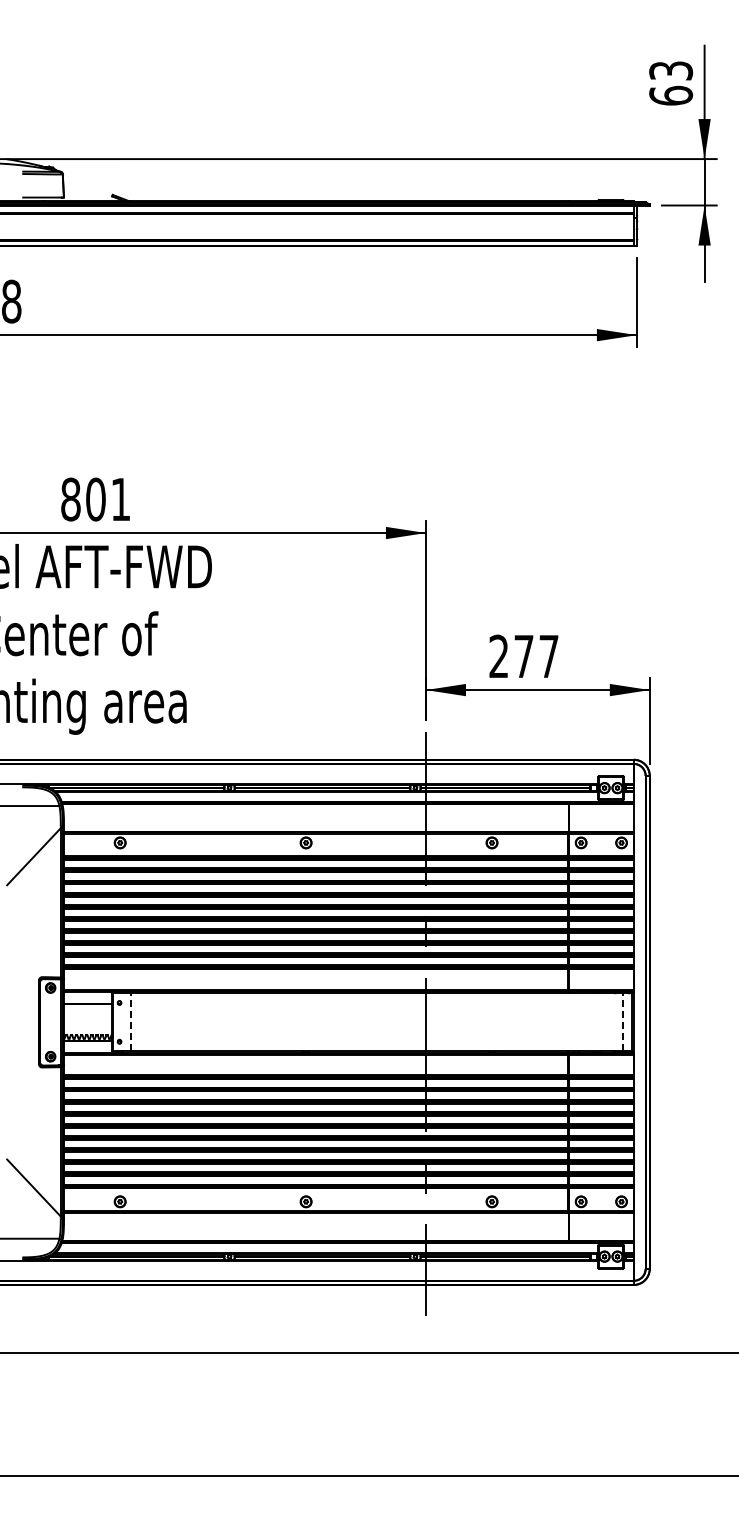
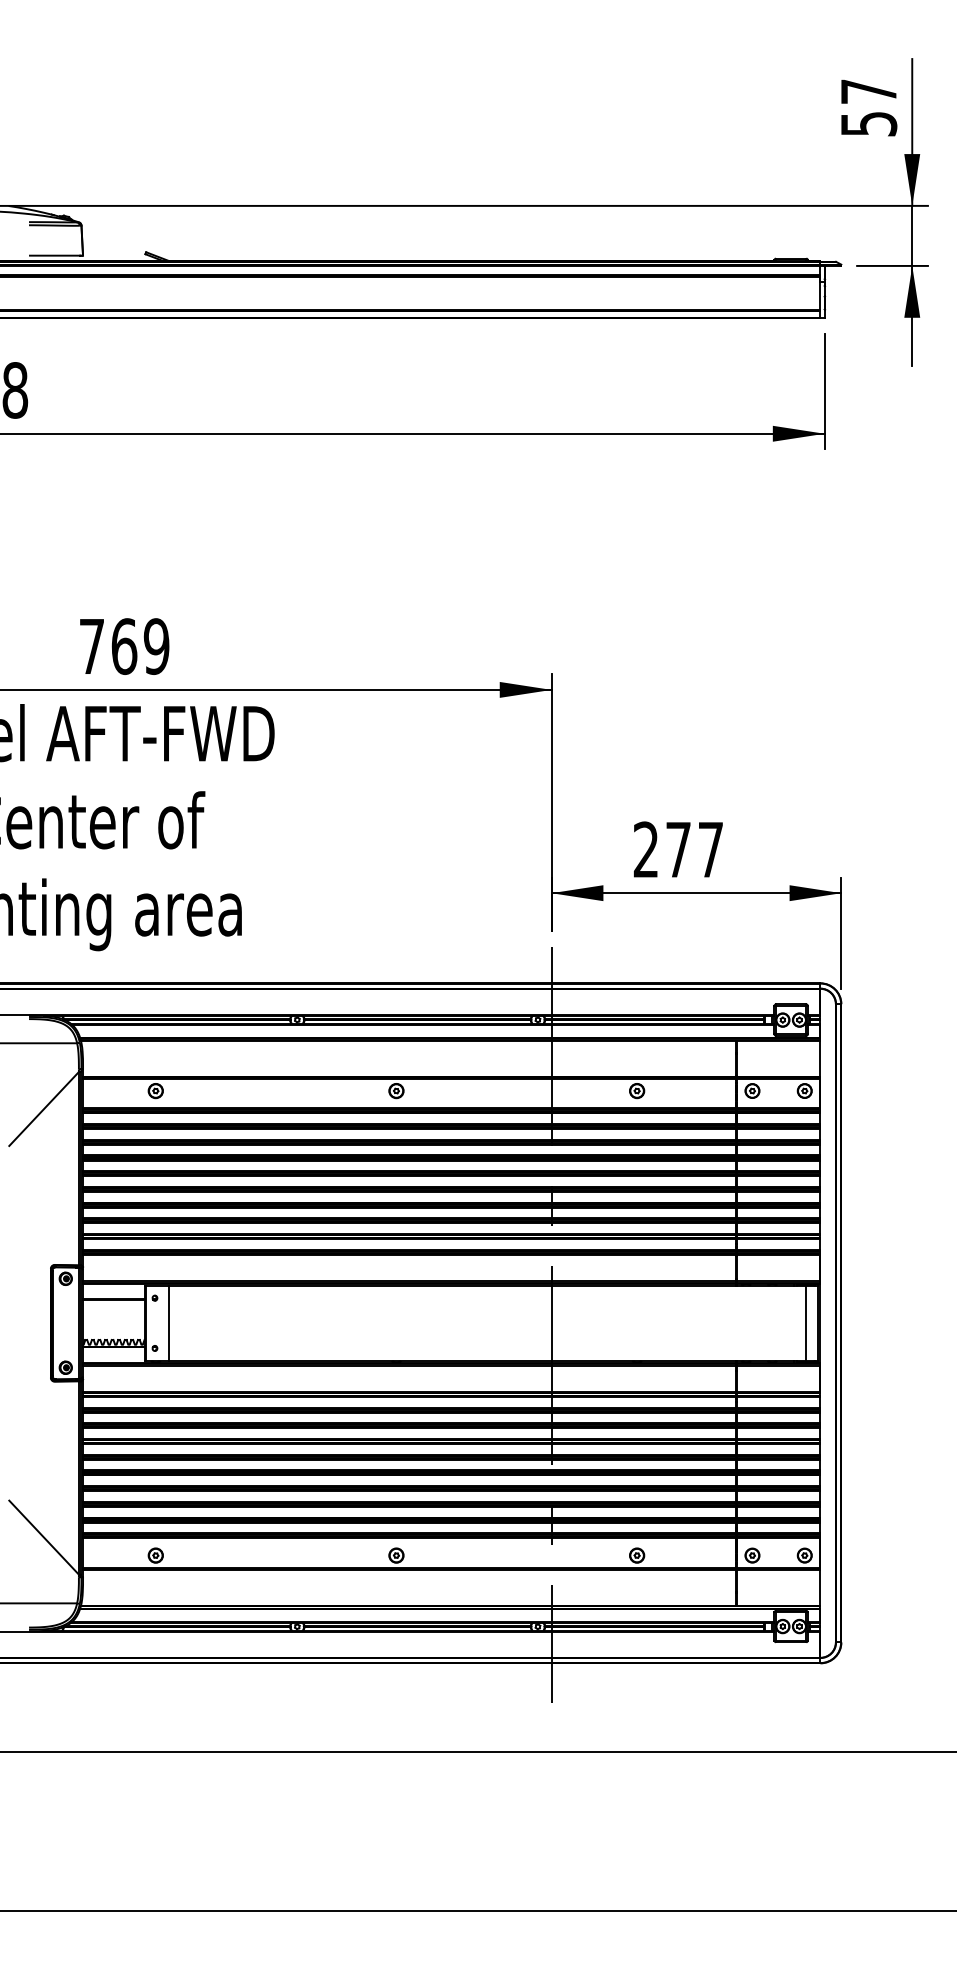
text: (671, 83) -> (869, 108), 63 -> 57
text: (95, 499) -> (123, 646), 801 -> 769
line: (130, 1021) -> (169, 1322), dashed -> solid
line: (622, 1021) -> (805, 1322), dashed -> solid

